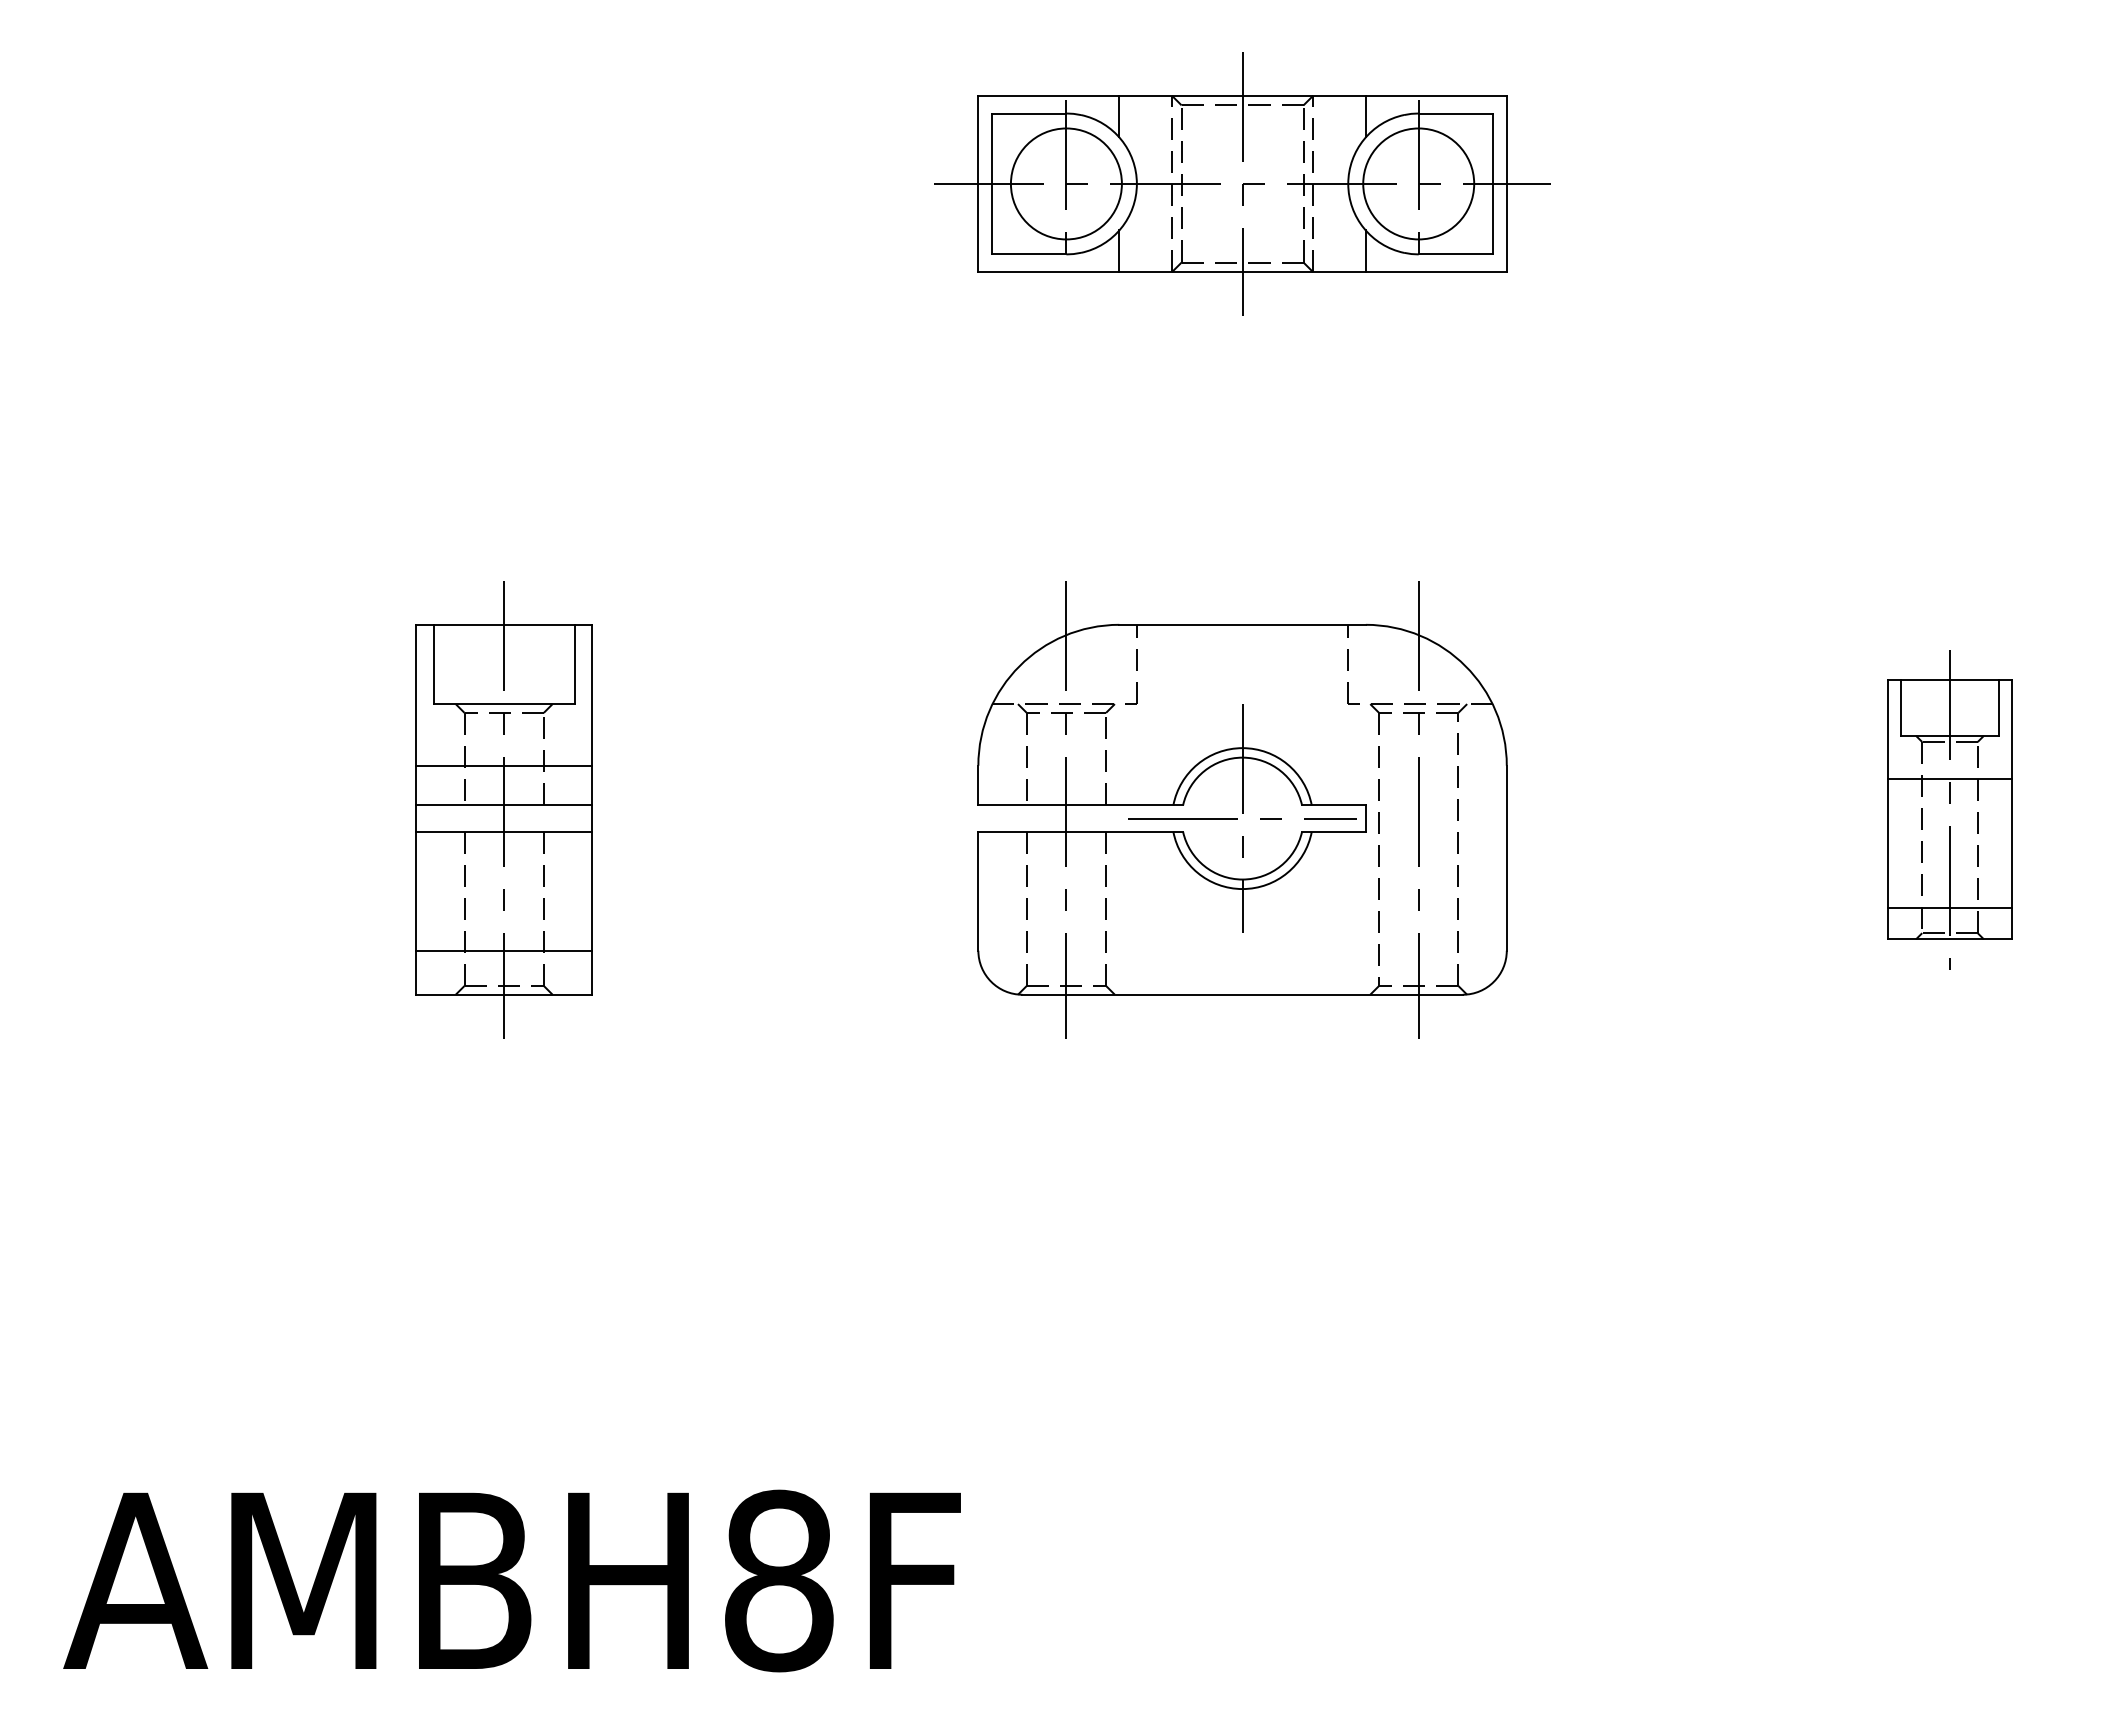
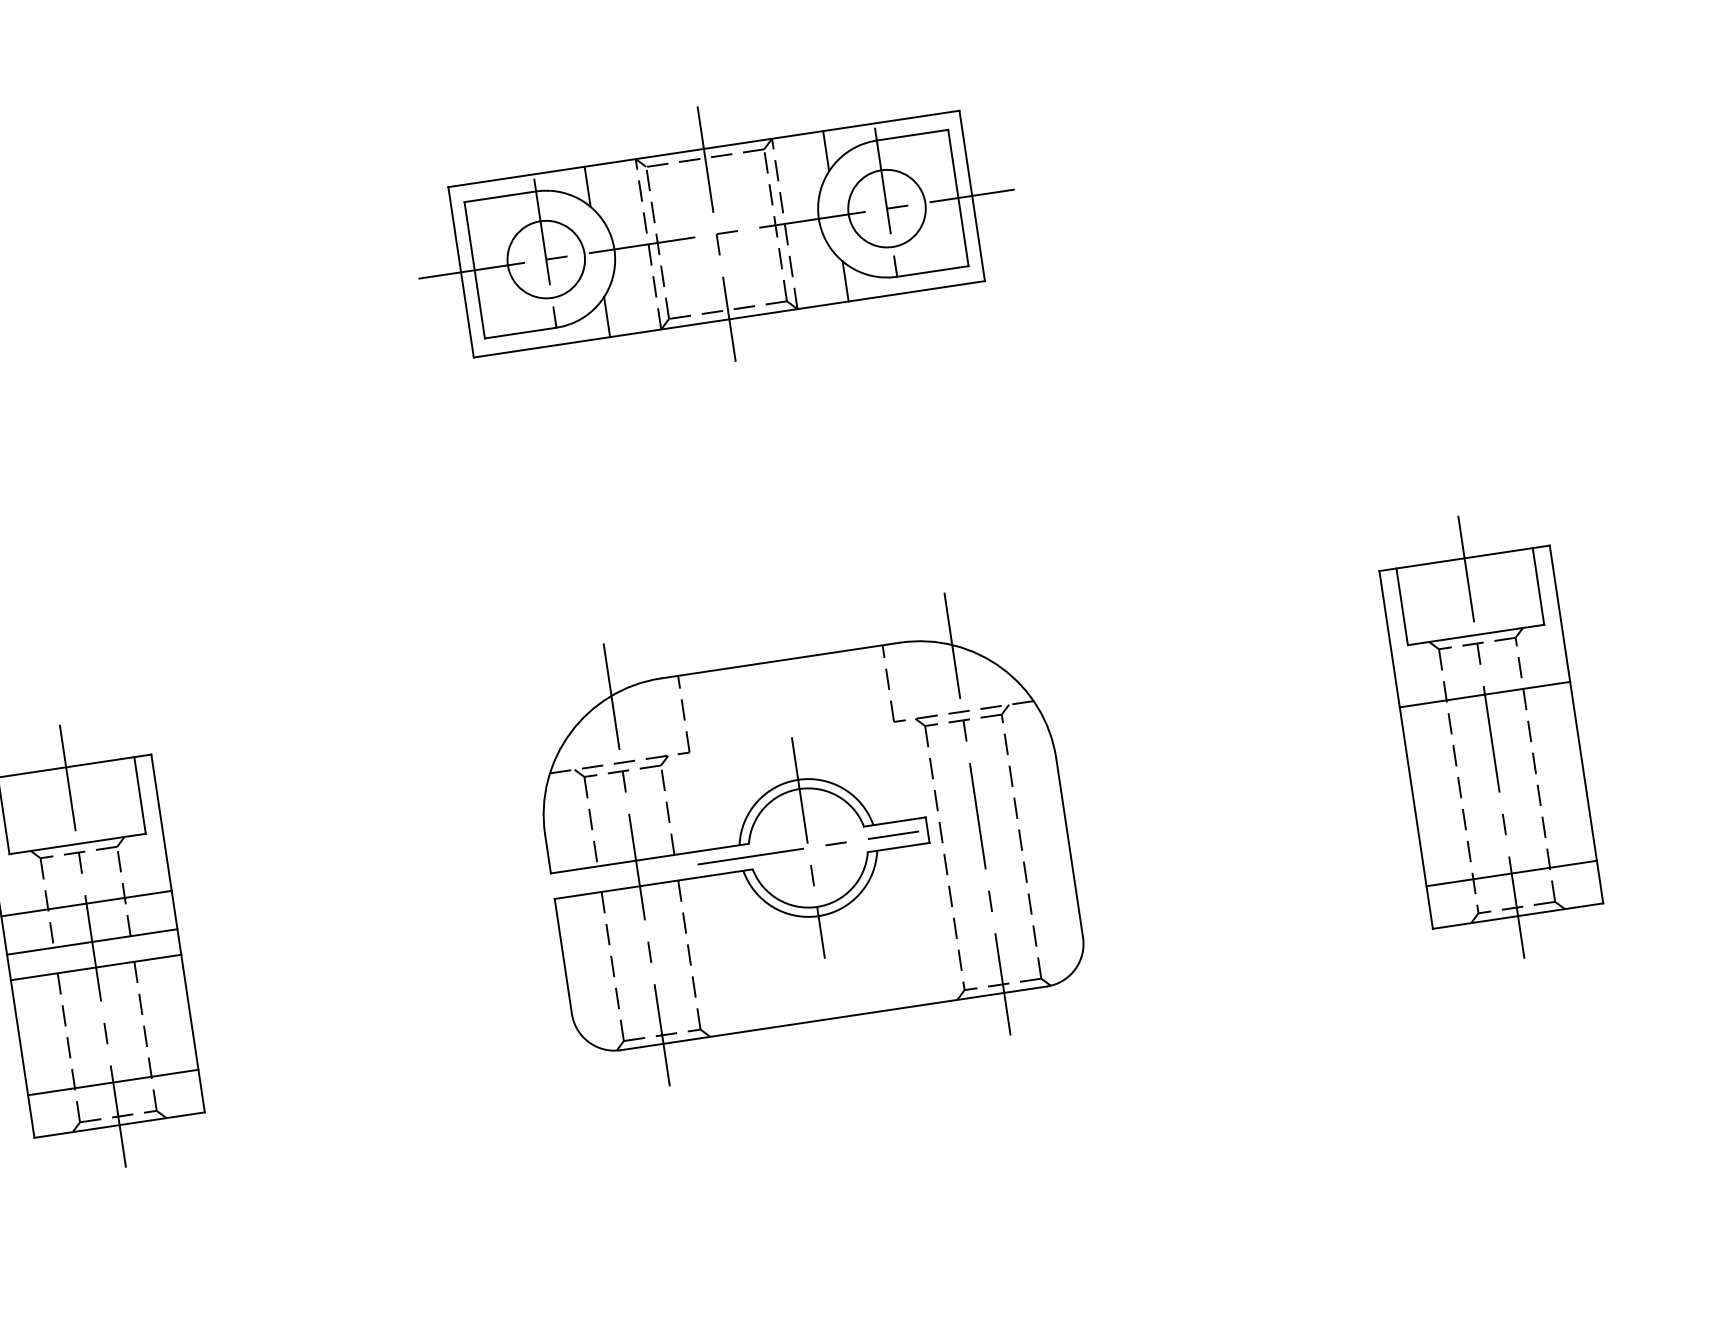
circle: (1066, 183) -> (546, 259), size x0.71
circle: (1418, 183) -> (886, 208), size x0.71
part: (1949, 809) -> (1490, 737), size x1.43

